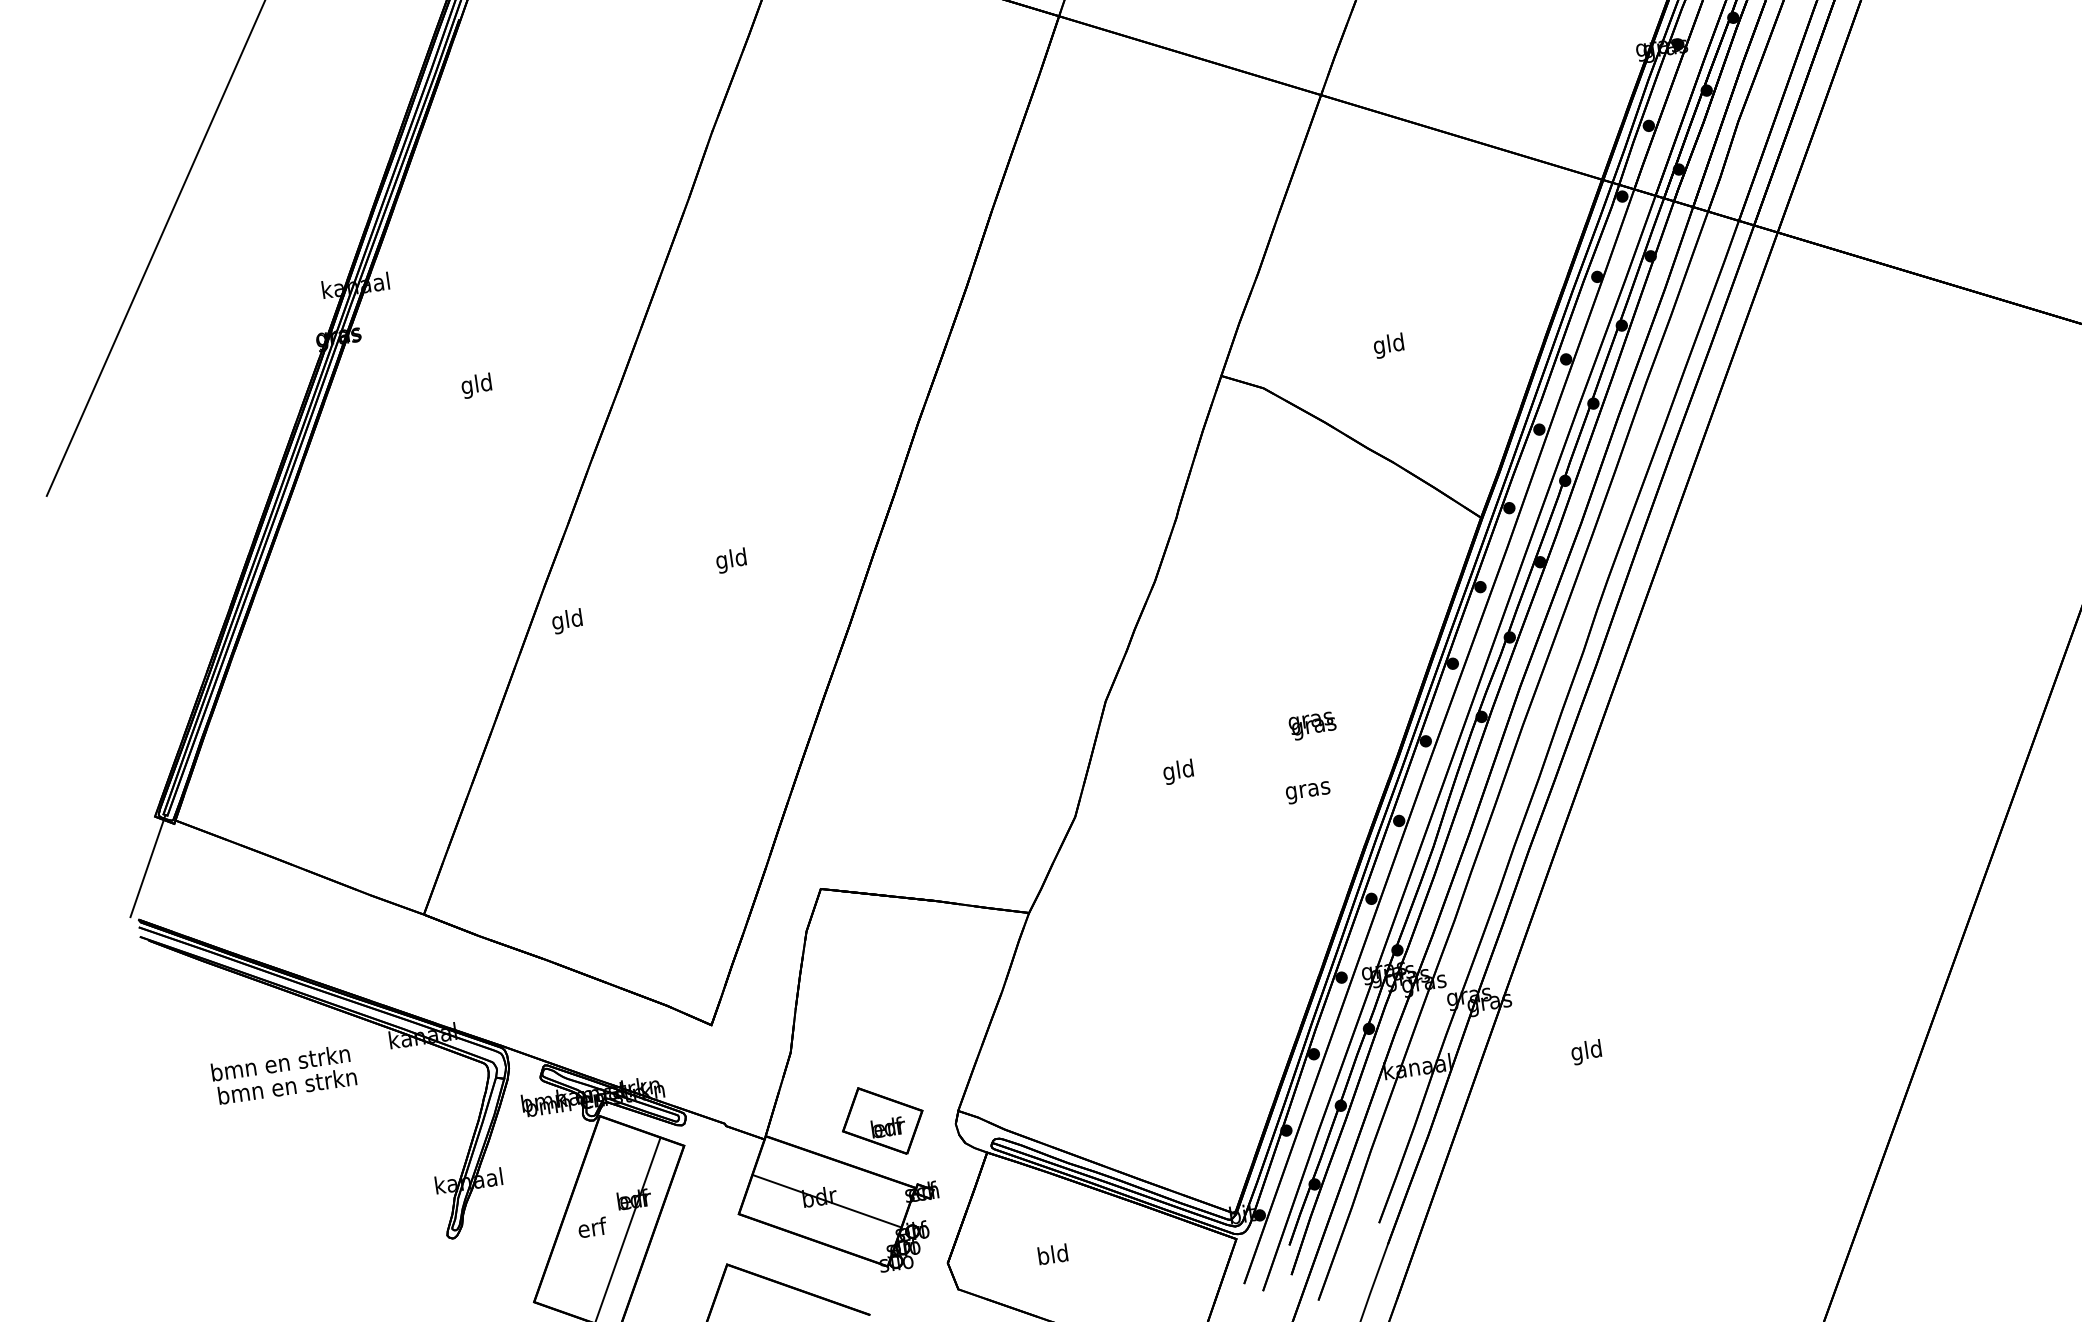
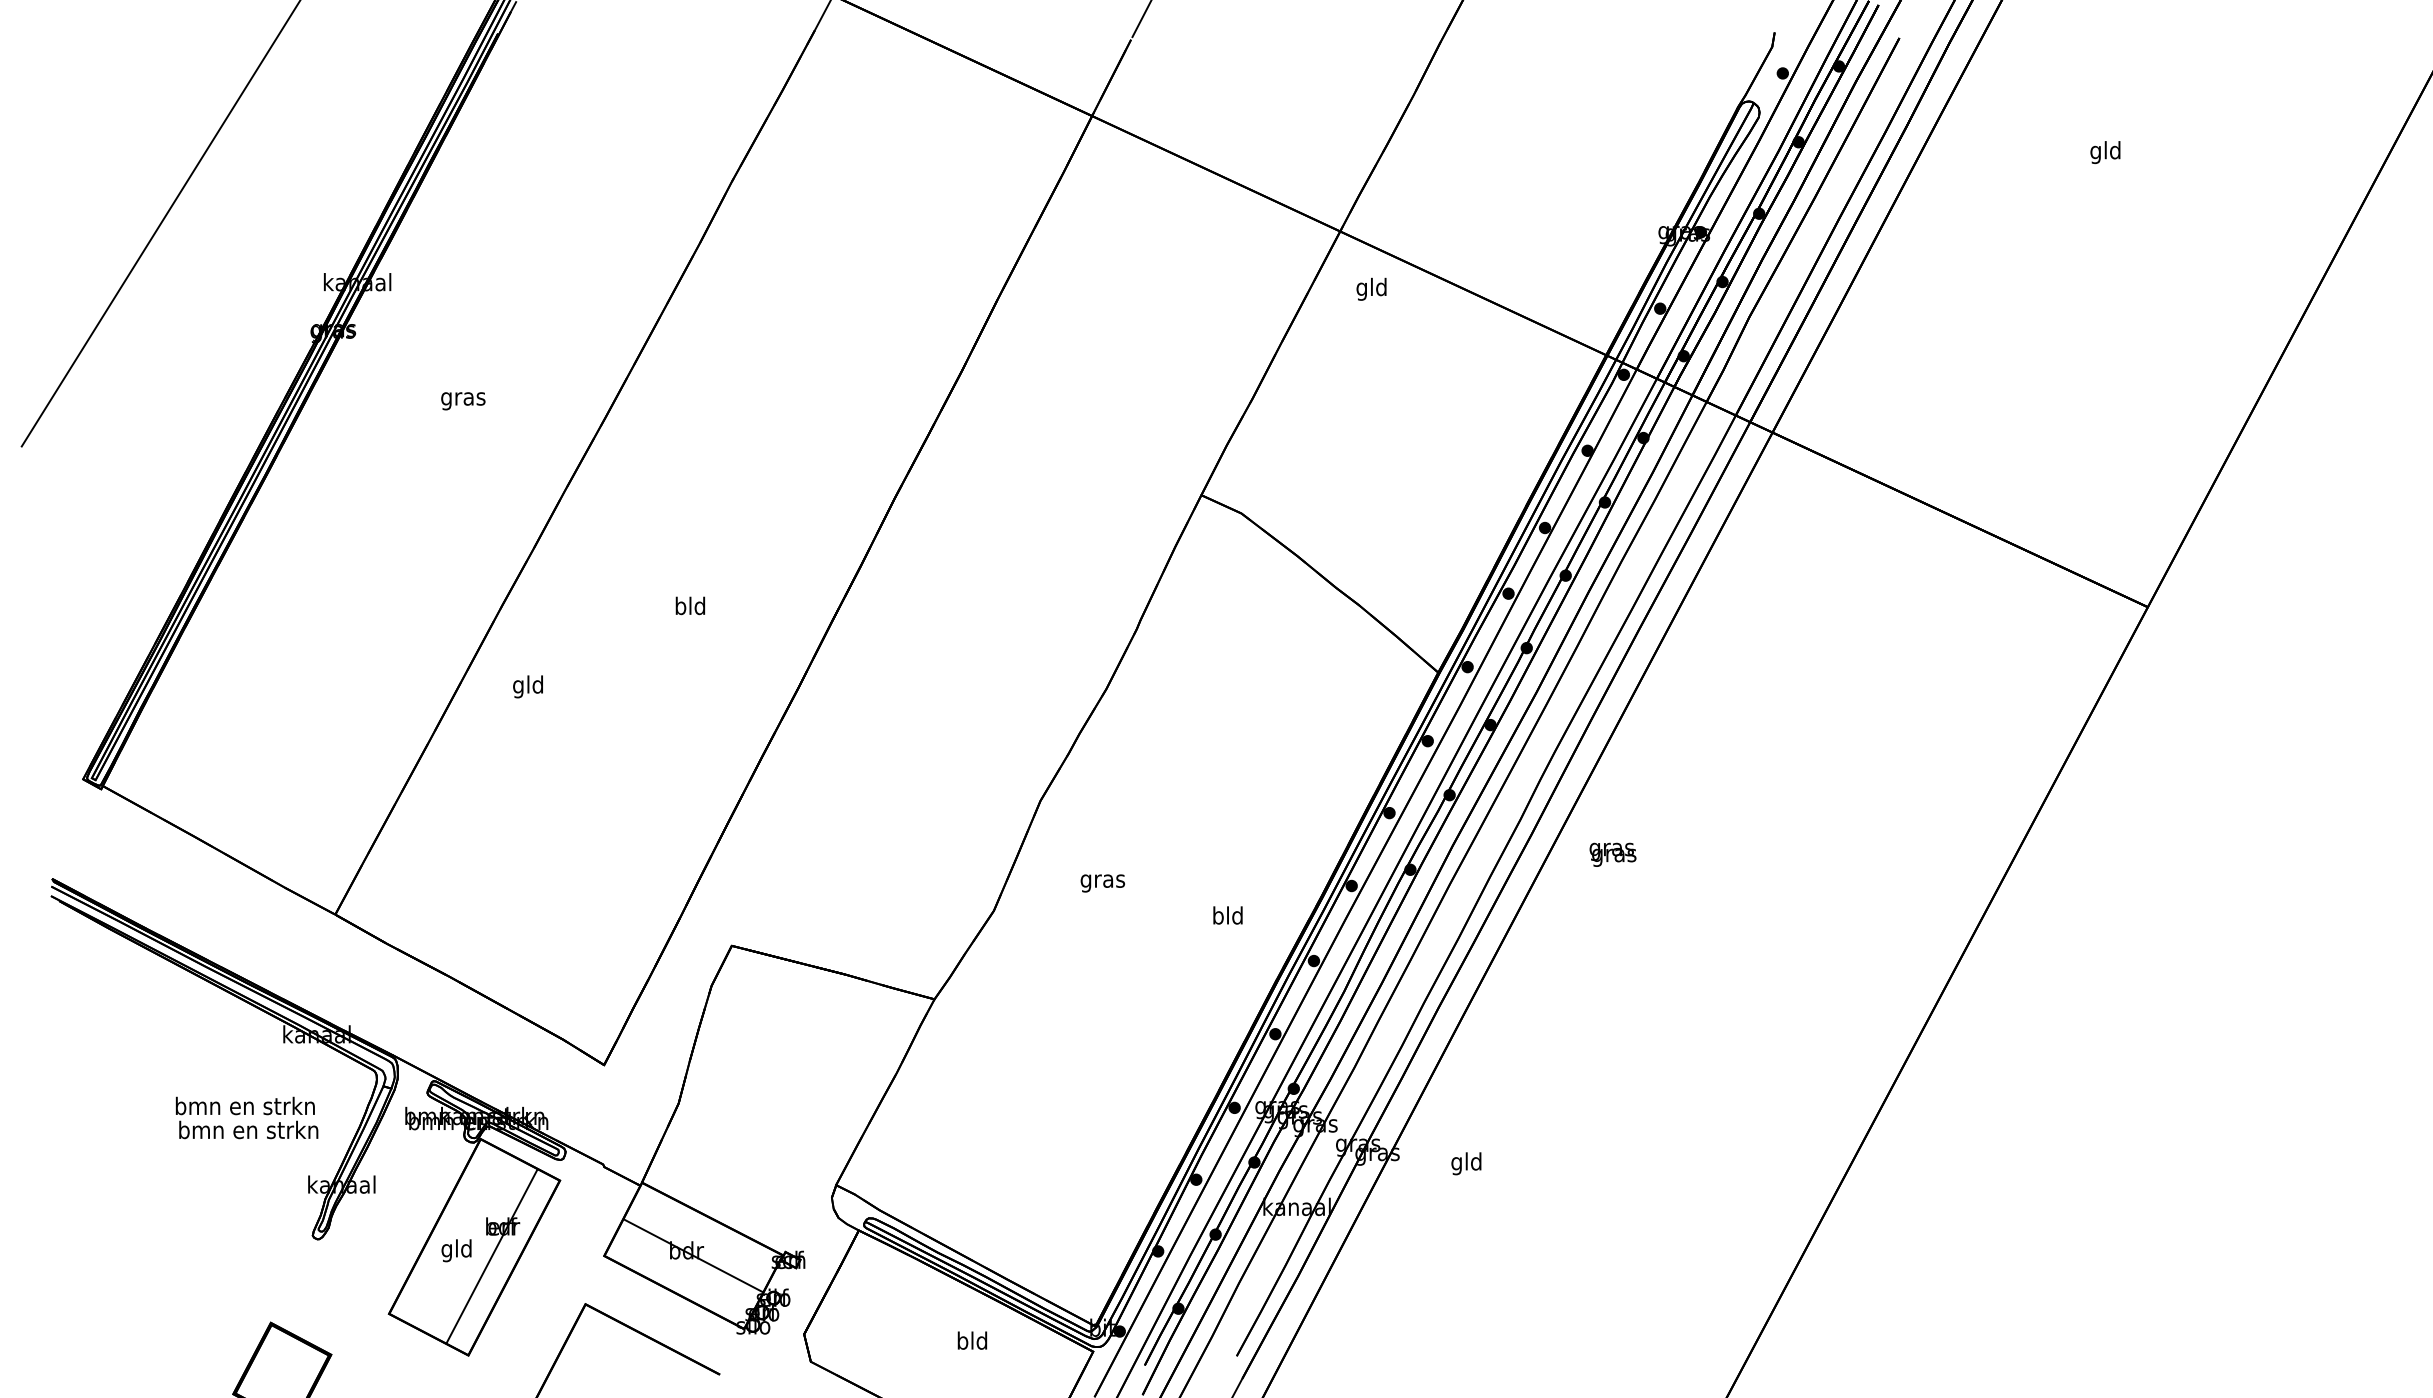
text: (1388, 345) -> (1371, 288), moved
text: (477, 385) -> (463, 398), gld -> gras
text: (721, 561) -> (680, 607), gld -> bld
text: (566, 621) -> (527, 686), moved
text: (1312, 725) -> (1612, 854), moved
text: (1178, 771) -> (1102, 880), gld -> gras
text: (1307, 790) -> (1227, 917), gras -> bld
line: (147, 866) -> (68, 827), removed
text: (1586, 1052) -> (1466, 1163), moved
text: (284, 1074) -> (247, 1117), moved
part: (882, 1121) -> (759, 1184), removed
text: (591, 1229) -> (456, 1250), erf -> gld
text: (1052, 1254) -> (972, 1340), moved

